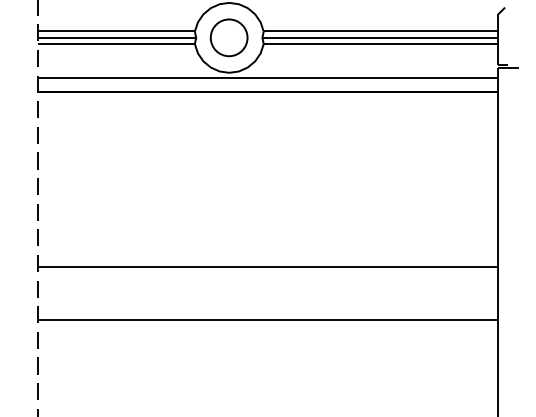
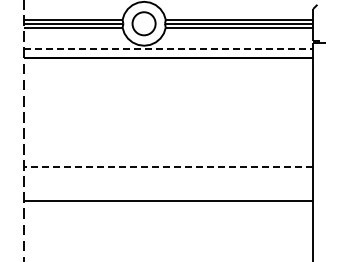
line: (268, 78) -> (168, 49), solid -> dashed
line: (268, 266) -> (168, 167), solid -> dashed

